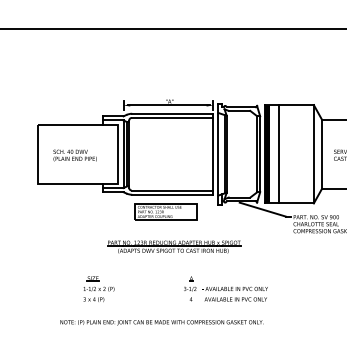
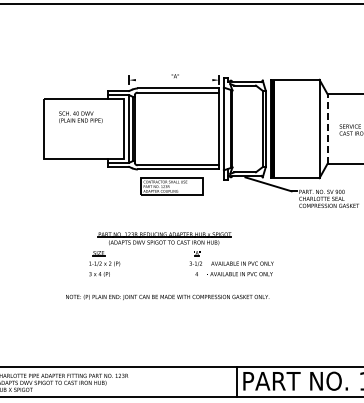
line: (168, 105) -> (174, 80), removed
line: (278, 153) -> (284, 128), removed
line: (321, 153) -> (327, 128), solid -> dashed
text: (74, 155) -> (80, 117), moved
part: (173, 246) -> (164, 238), moved

